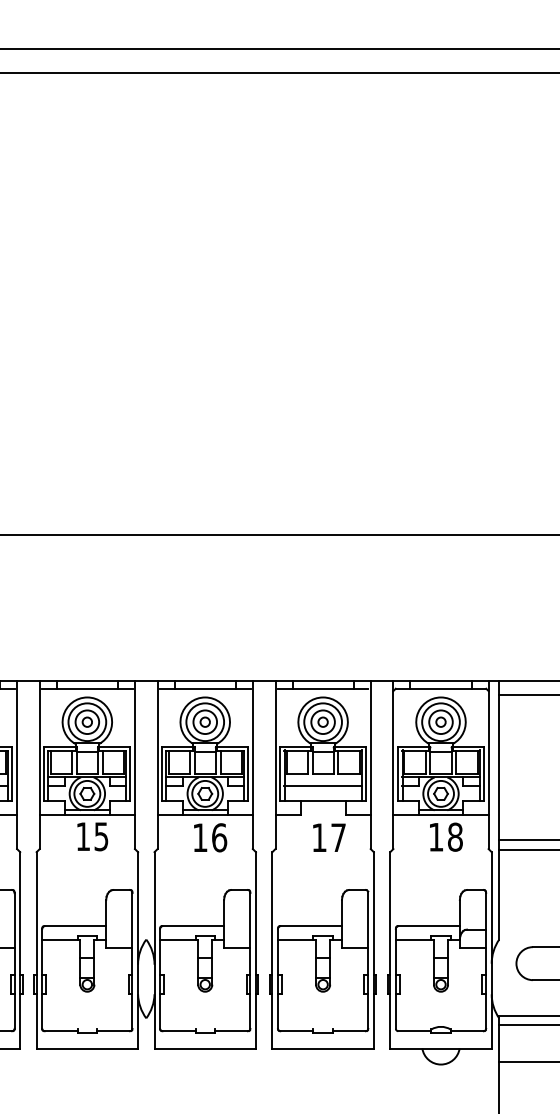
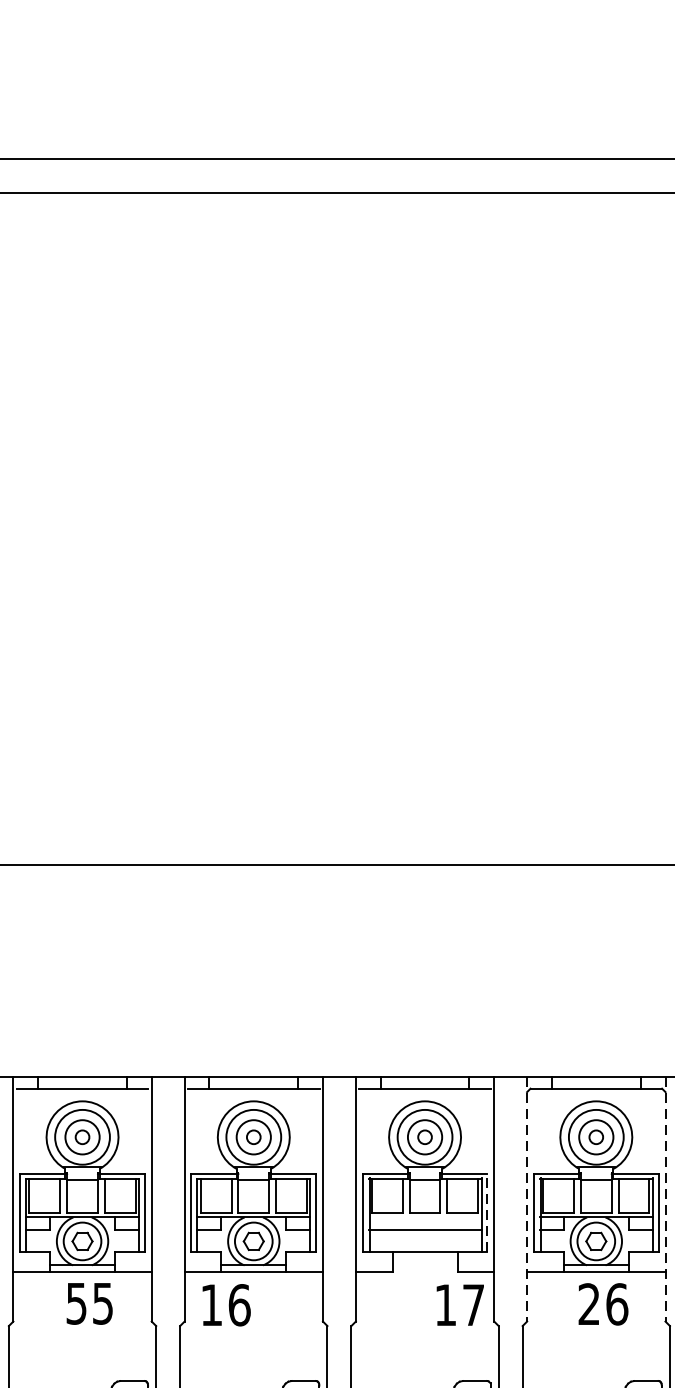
line: (393, 765) -> (527, 1200), solid -> dashed
line: (488, 765) -> (665, 1200), solid -> dashed
line: (366, 773) -> (488, 1211), solid -> dashed
text: (82, 836) -> (75, 1303), 15 -> 55
text: (445, 836) -> (602, 1303), 18 -> 26
text: (210, 837) -> (226, 1304), moved
text: (329, 837) -> (460, 1304), moved

